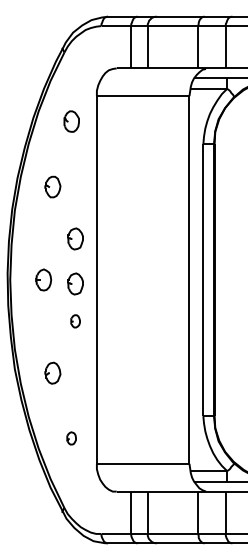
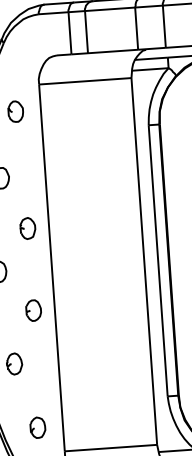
part: (75, 283) -> (30, 272), removed
part: (75, 321) -> (33, 310), size x1.67
part: (71, 438) -> (37, 427), size x1.67

